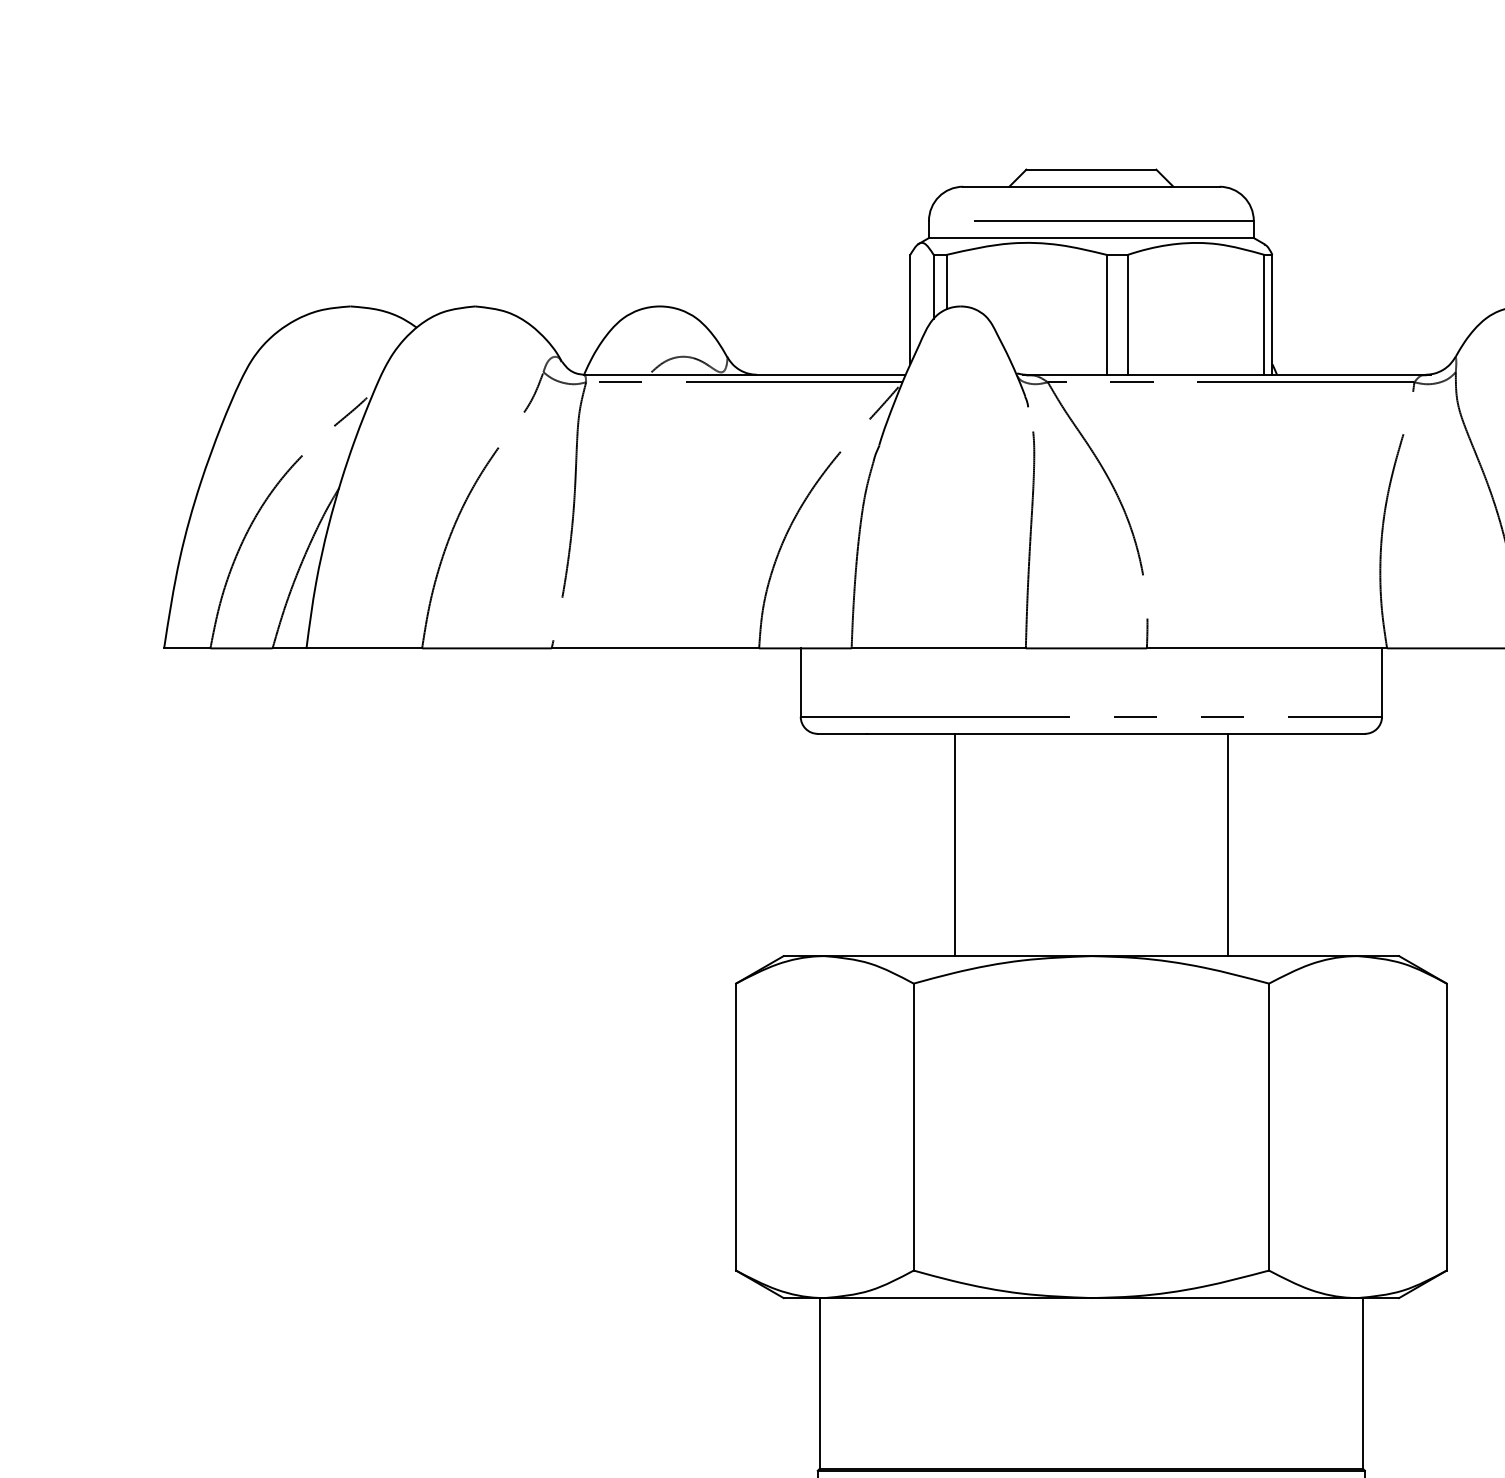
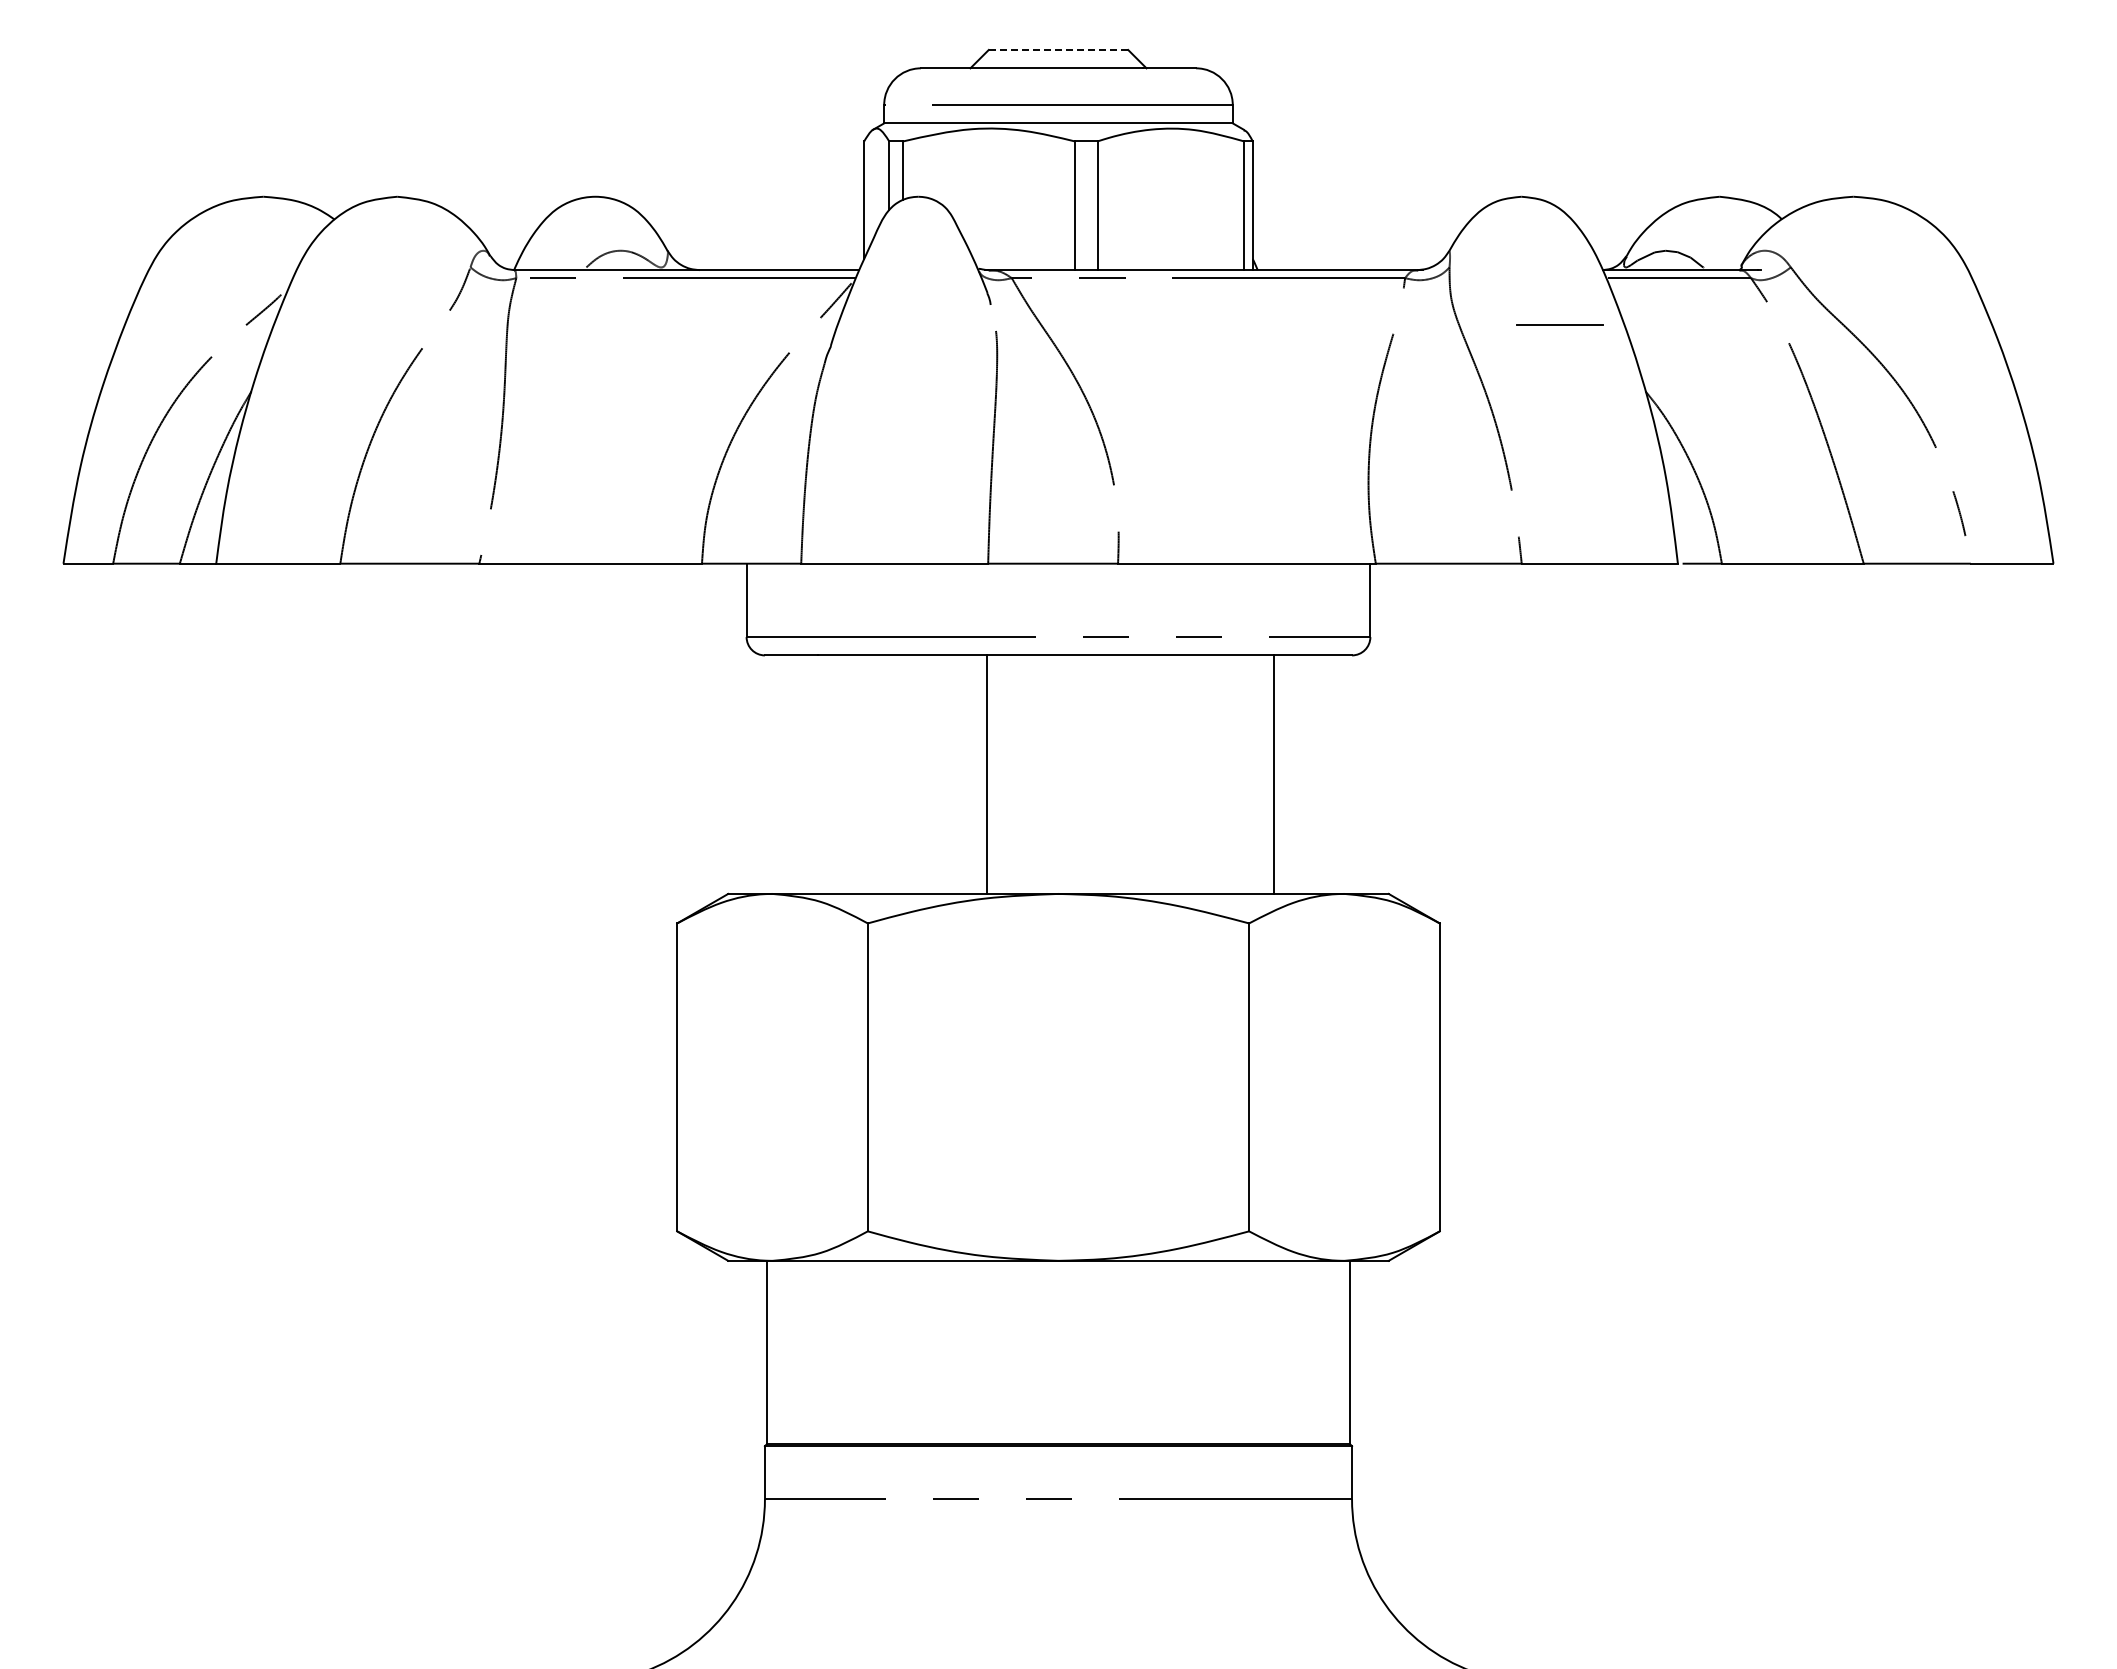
line: (1091, 169) -> (1058, 49), solid -> dashed
line: (954, 844) -> (986, 774), moved
line: (1228, 844) -> (1274, 774), moved

